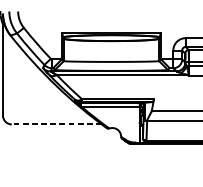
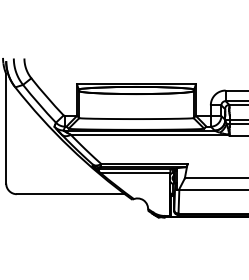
line: (56, 124) -> (70, 194), dashed -> solid

